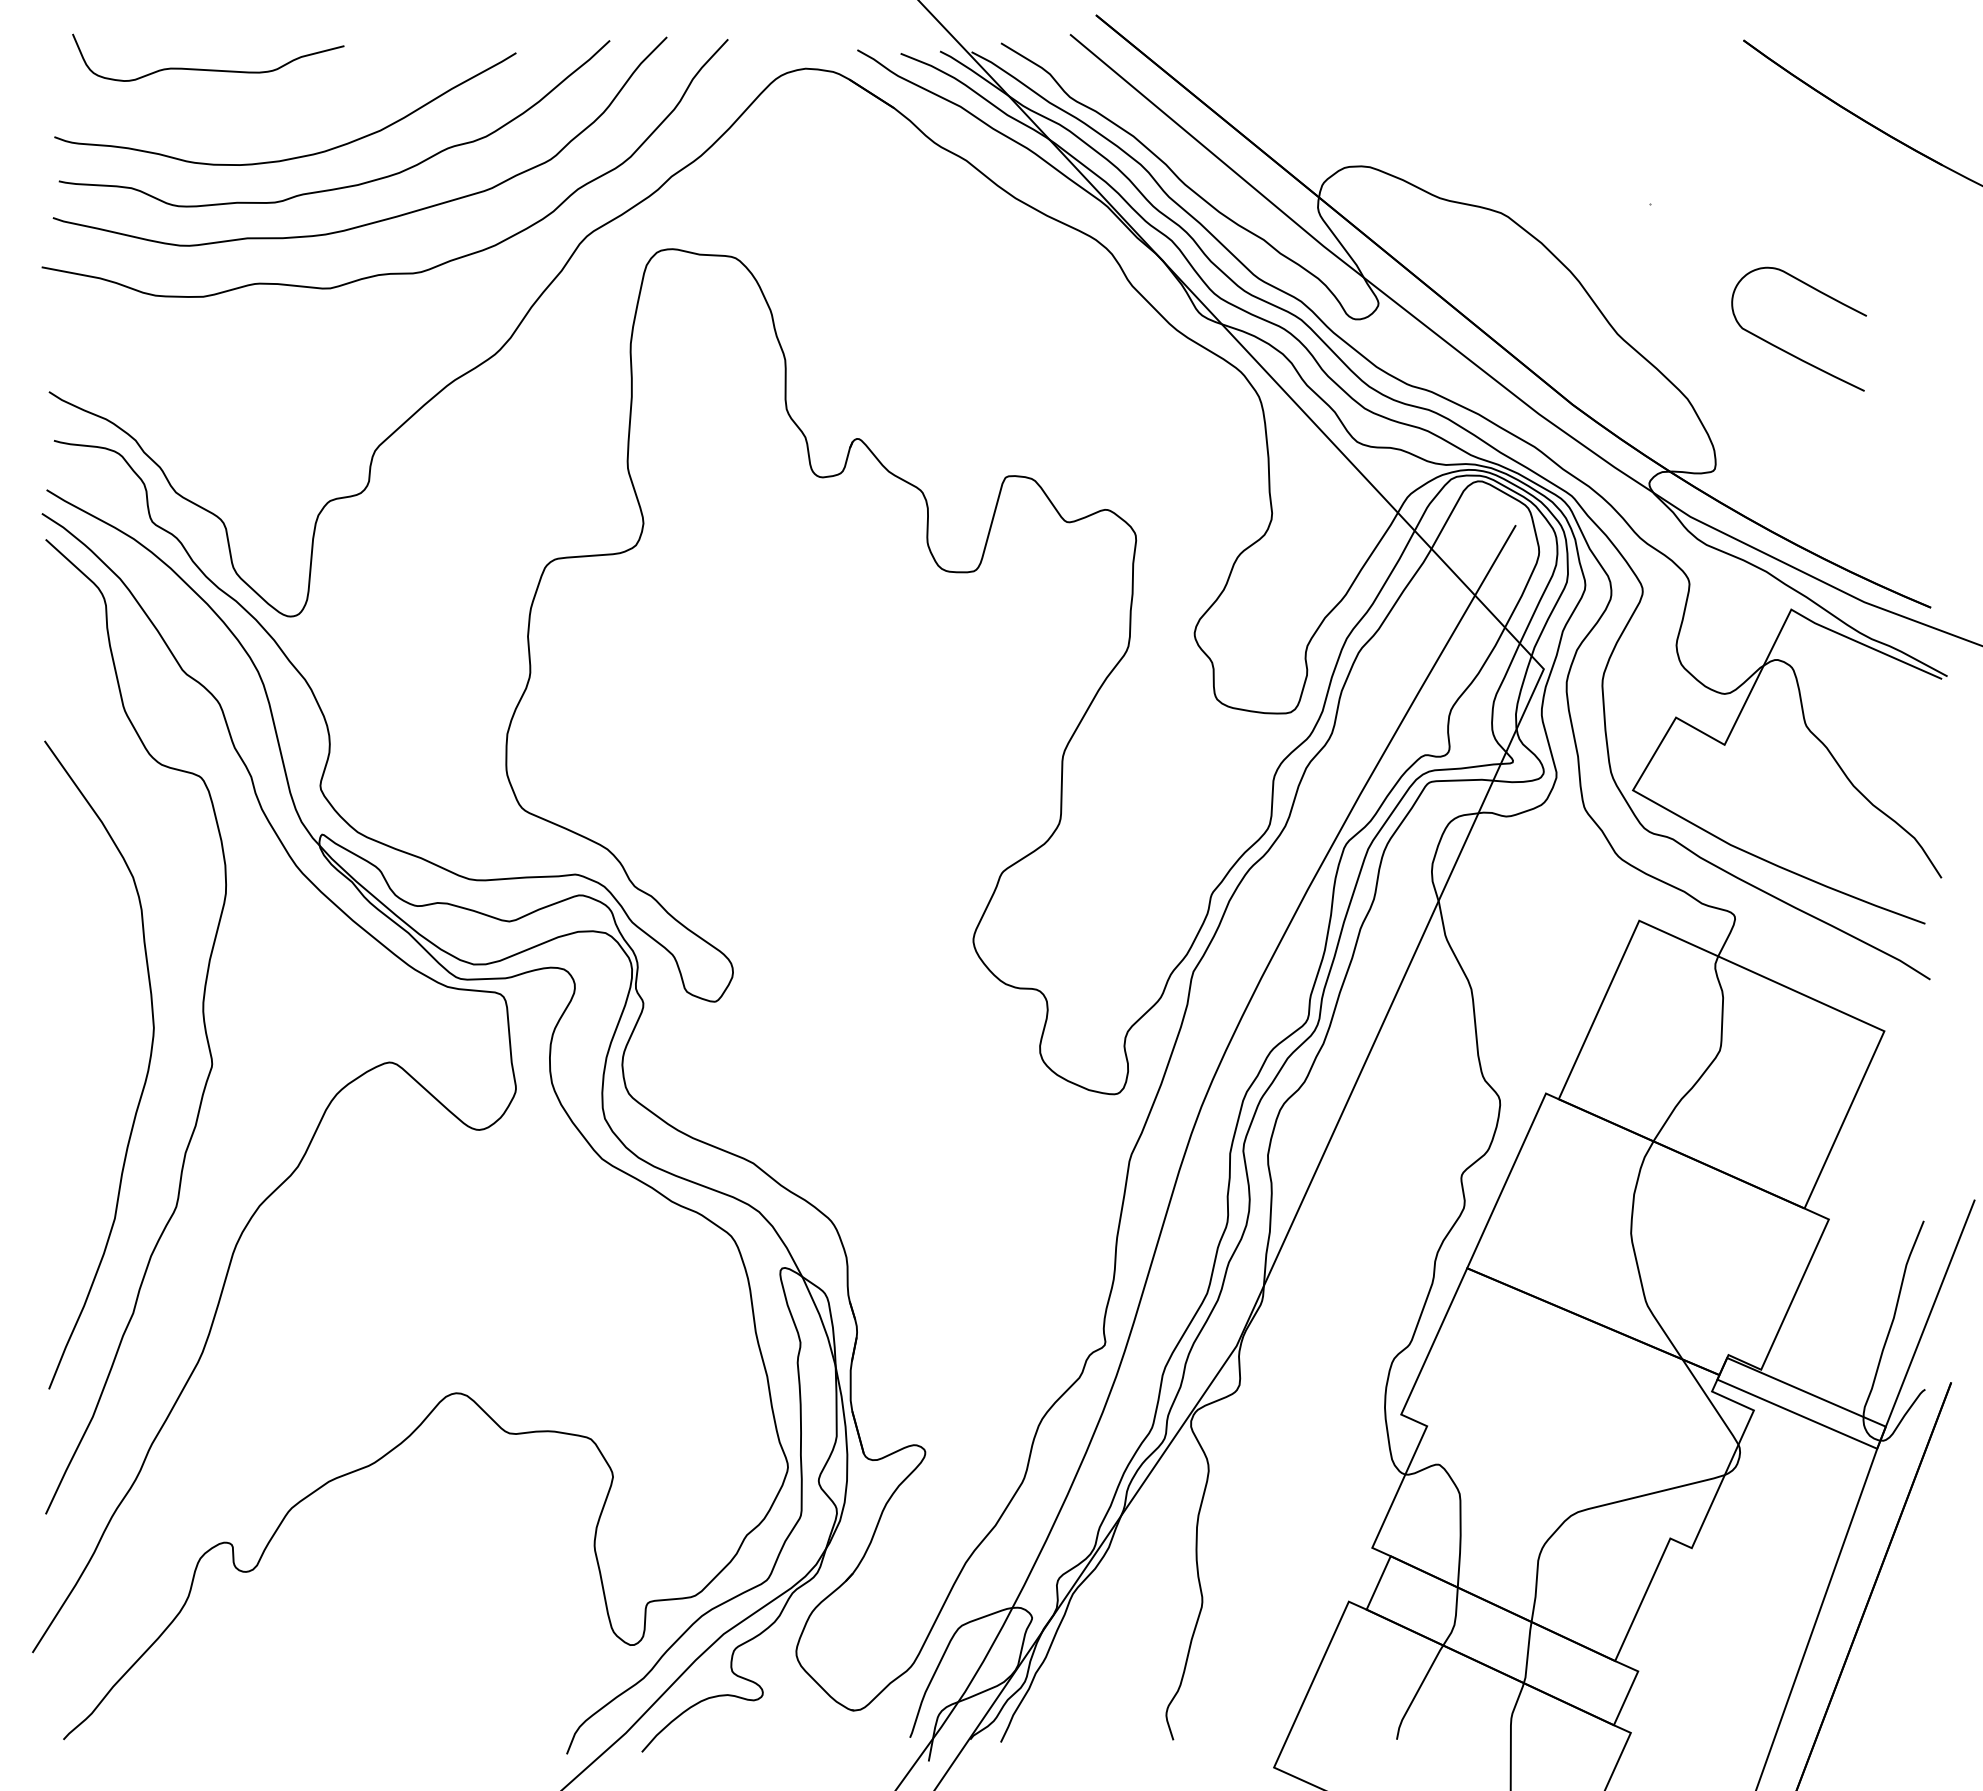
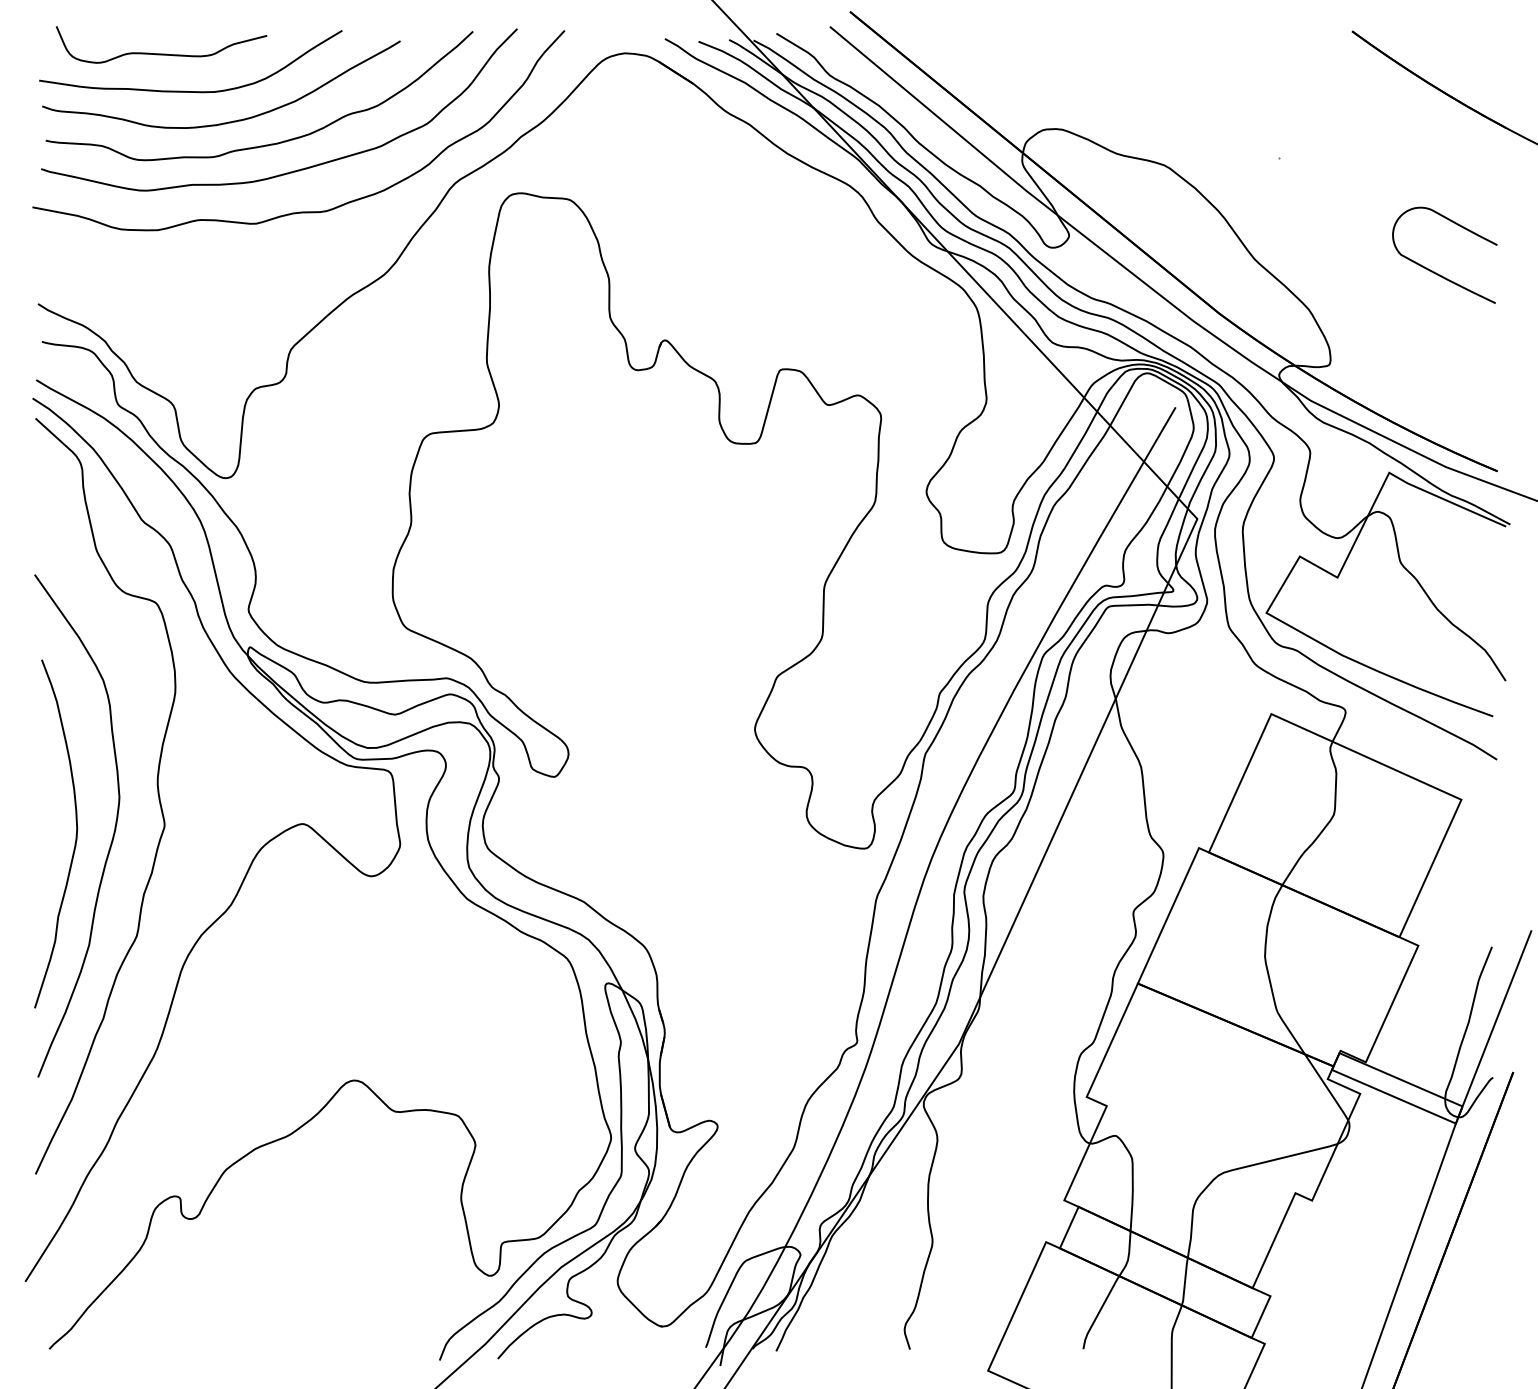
curve: (245, 117) -> (190, 91), added
curve: (1787, 351) -> (1435, 272), moved
curve: (97, 1078) -> (75, 836), added

